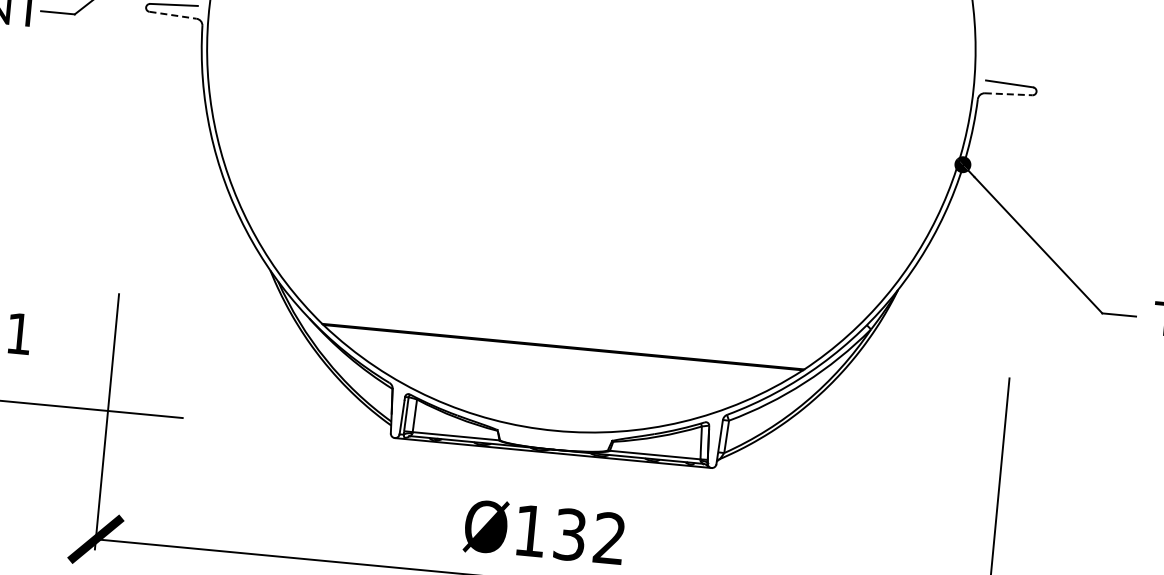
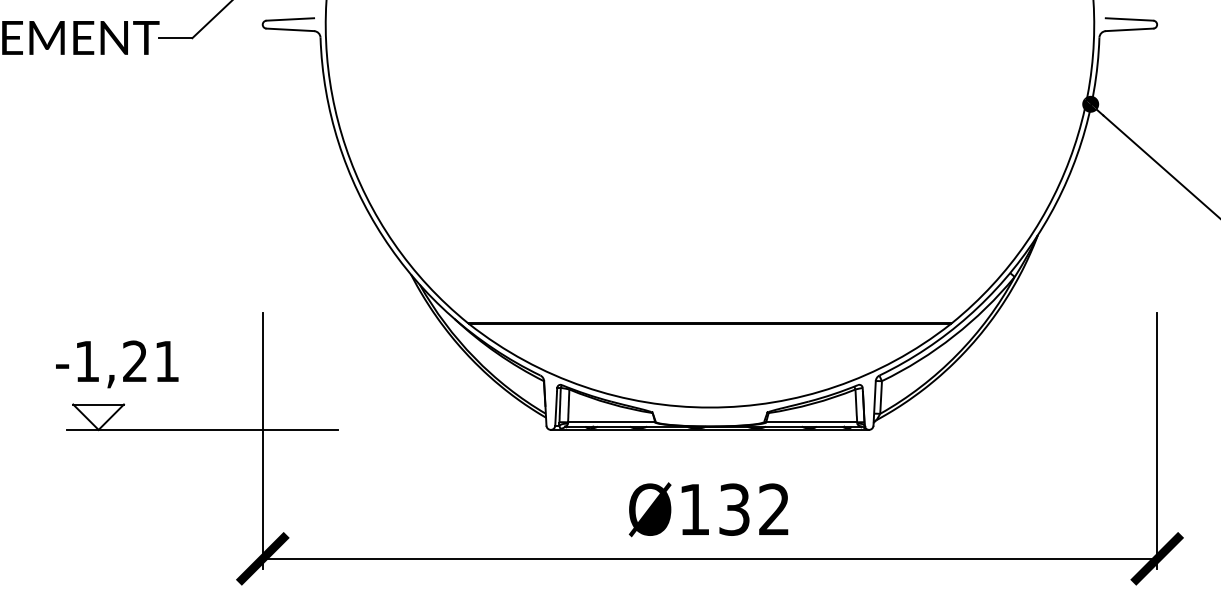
line: (173, 14) -> (290, 29), dashed -> solid
line: (1008, 93) -> (1129, 29), dashed -> solid

